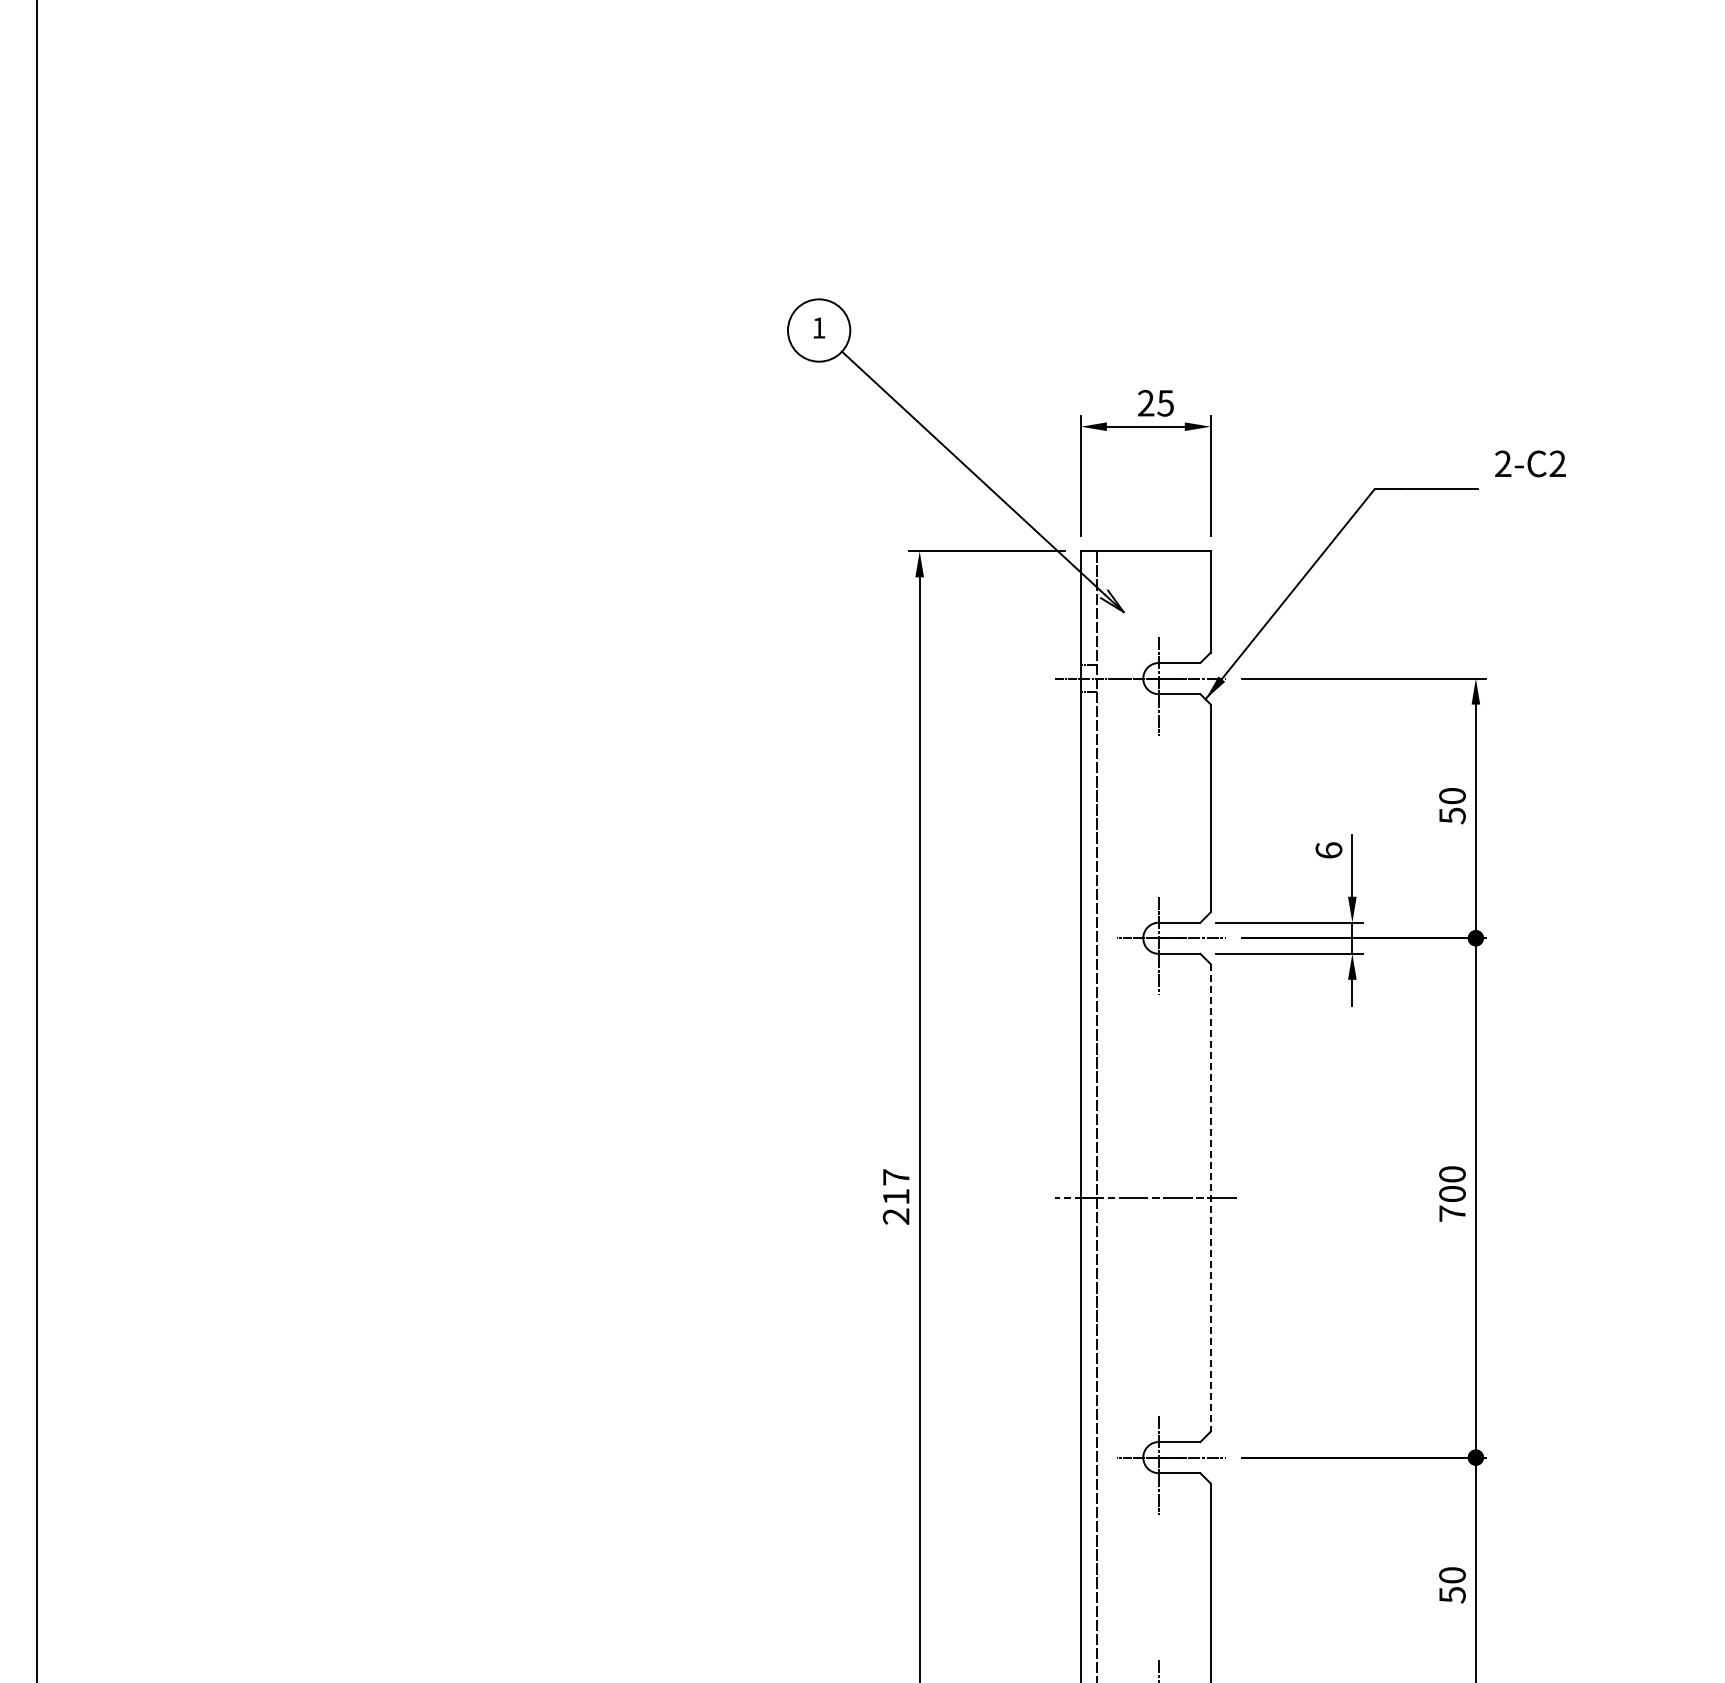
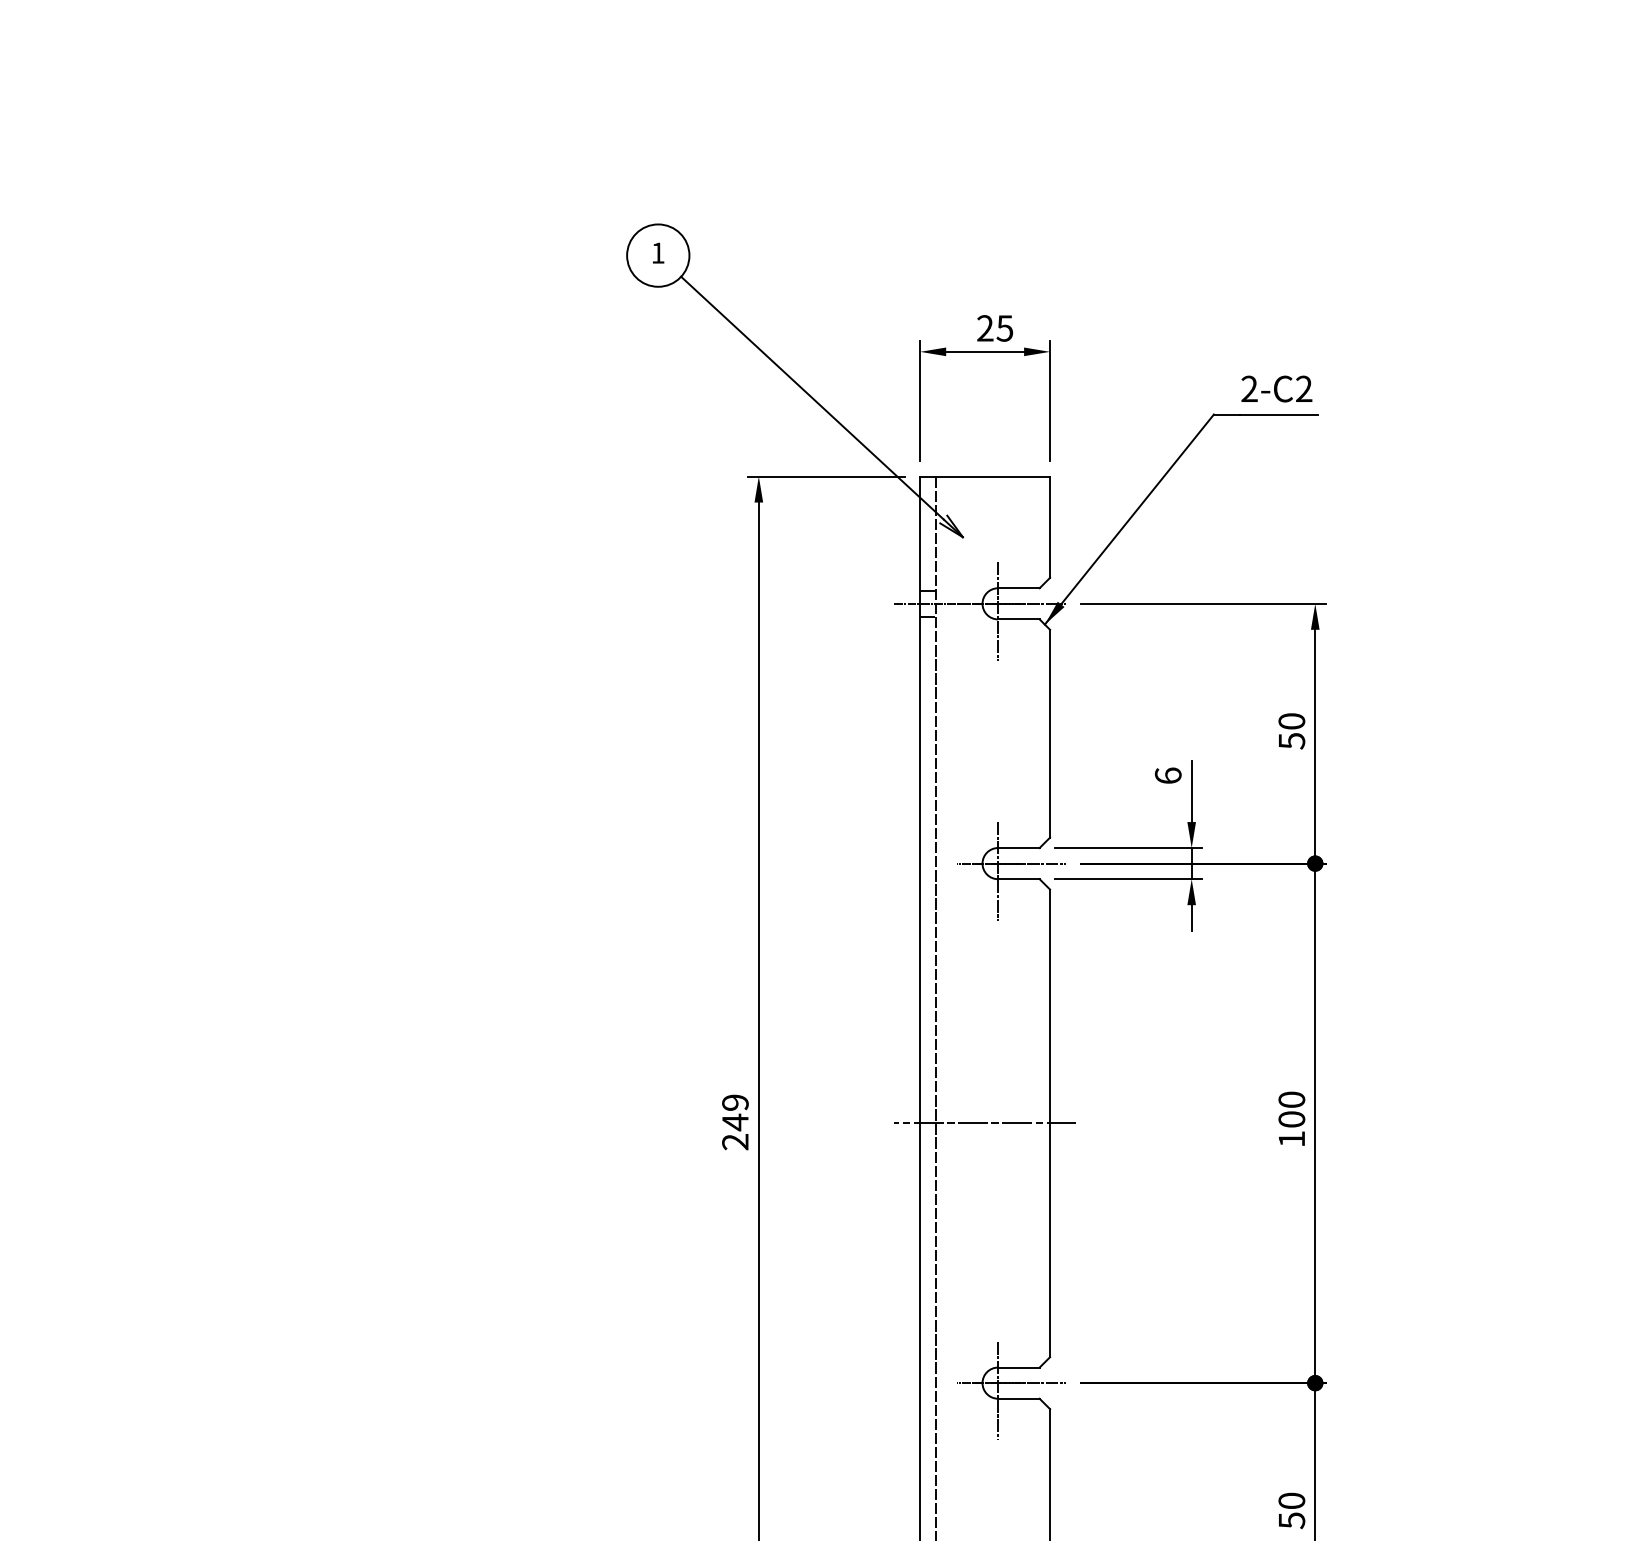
text: (1530, 463) -> (1276, 388), moved
text: (895, 1187) -> (734, 1112), 217 -> 249
line: (1210, 1197) -> (1049, 1122), dashed -> solid
text: (1452, 1213) -> (1291, 1138), 700 -> 100

